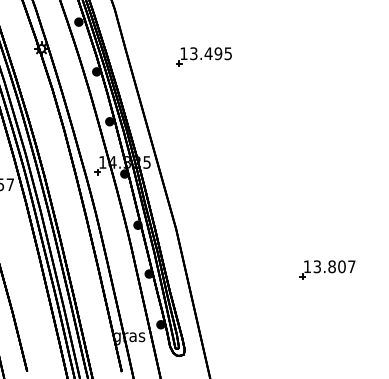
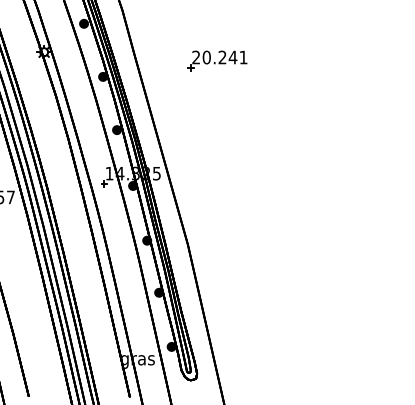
text: (205, 53) -> (219, 57), 13.495 -> 20.241
part: (327, 270) -> (349, 288), removed

